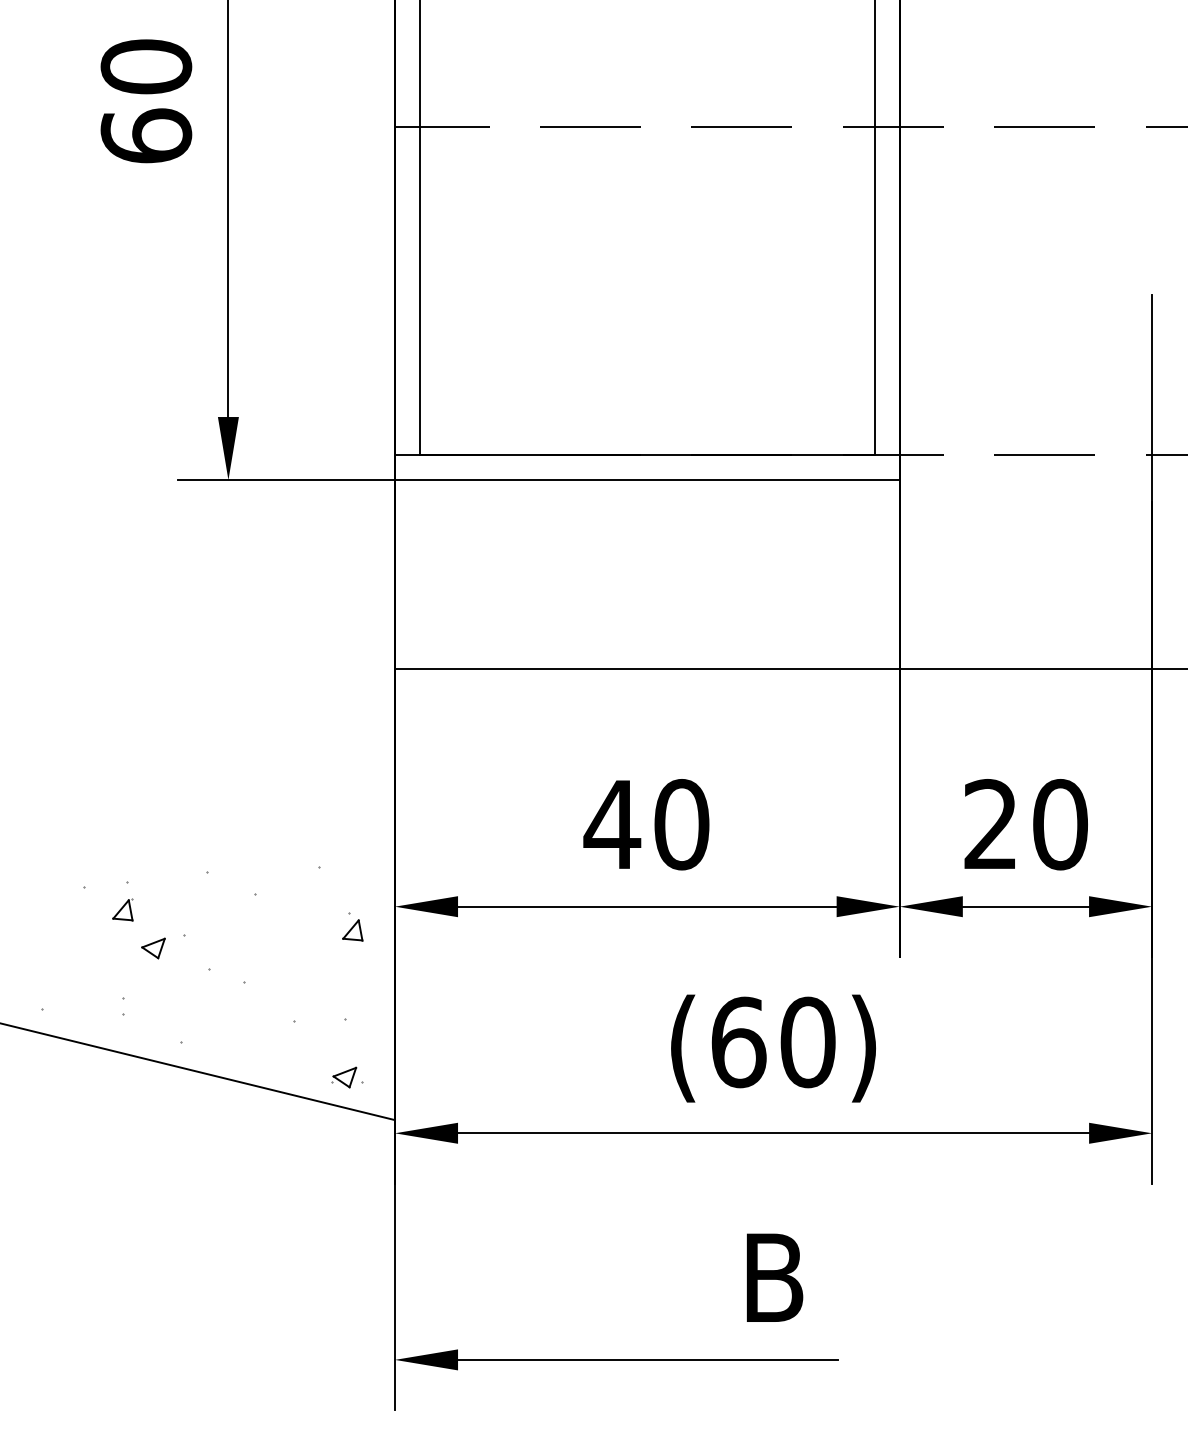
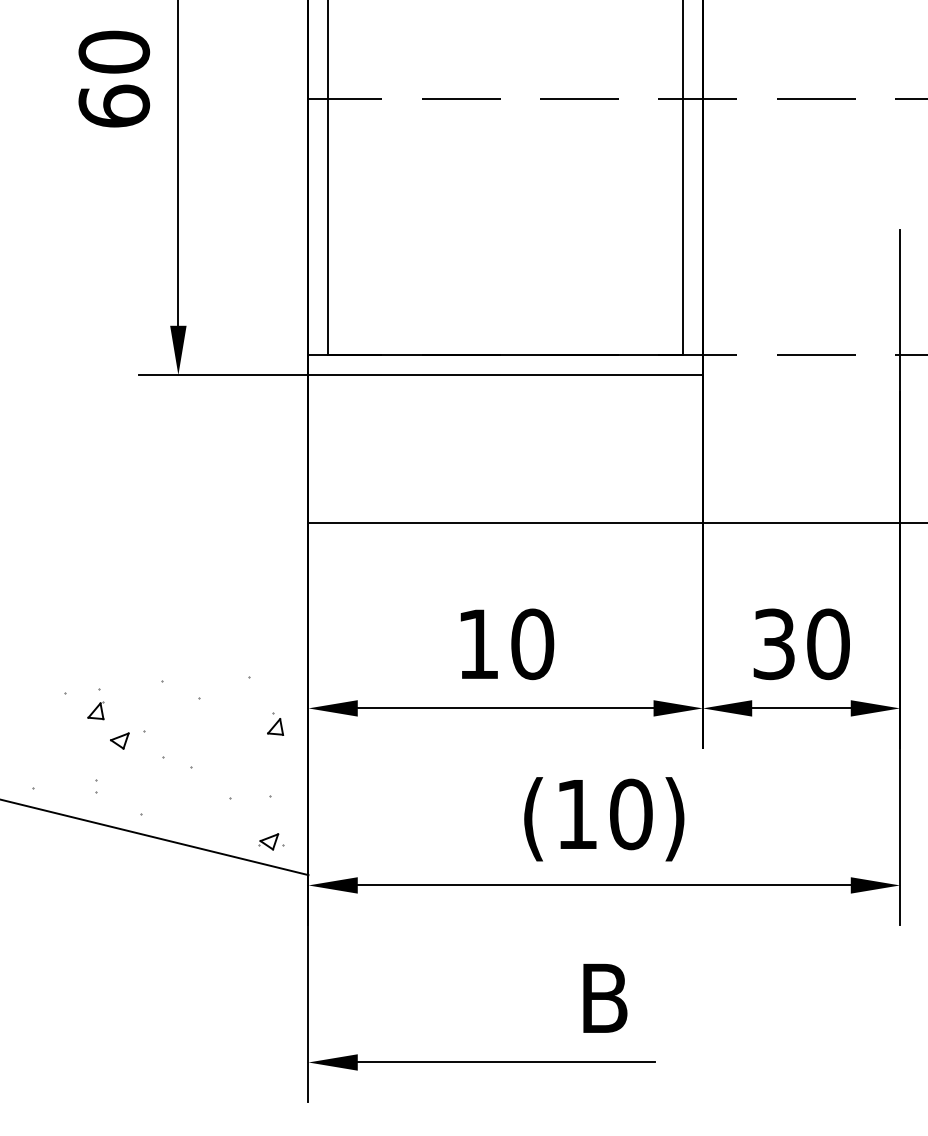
text: (612, 824) -> (478, 644), 40 -> 10
text: (990, 824) -> (773, 644), 20 -> 30
text: (738, 1042) -> (576, 814), (60) -> (10)

